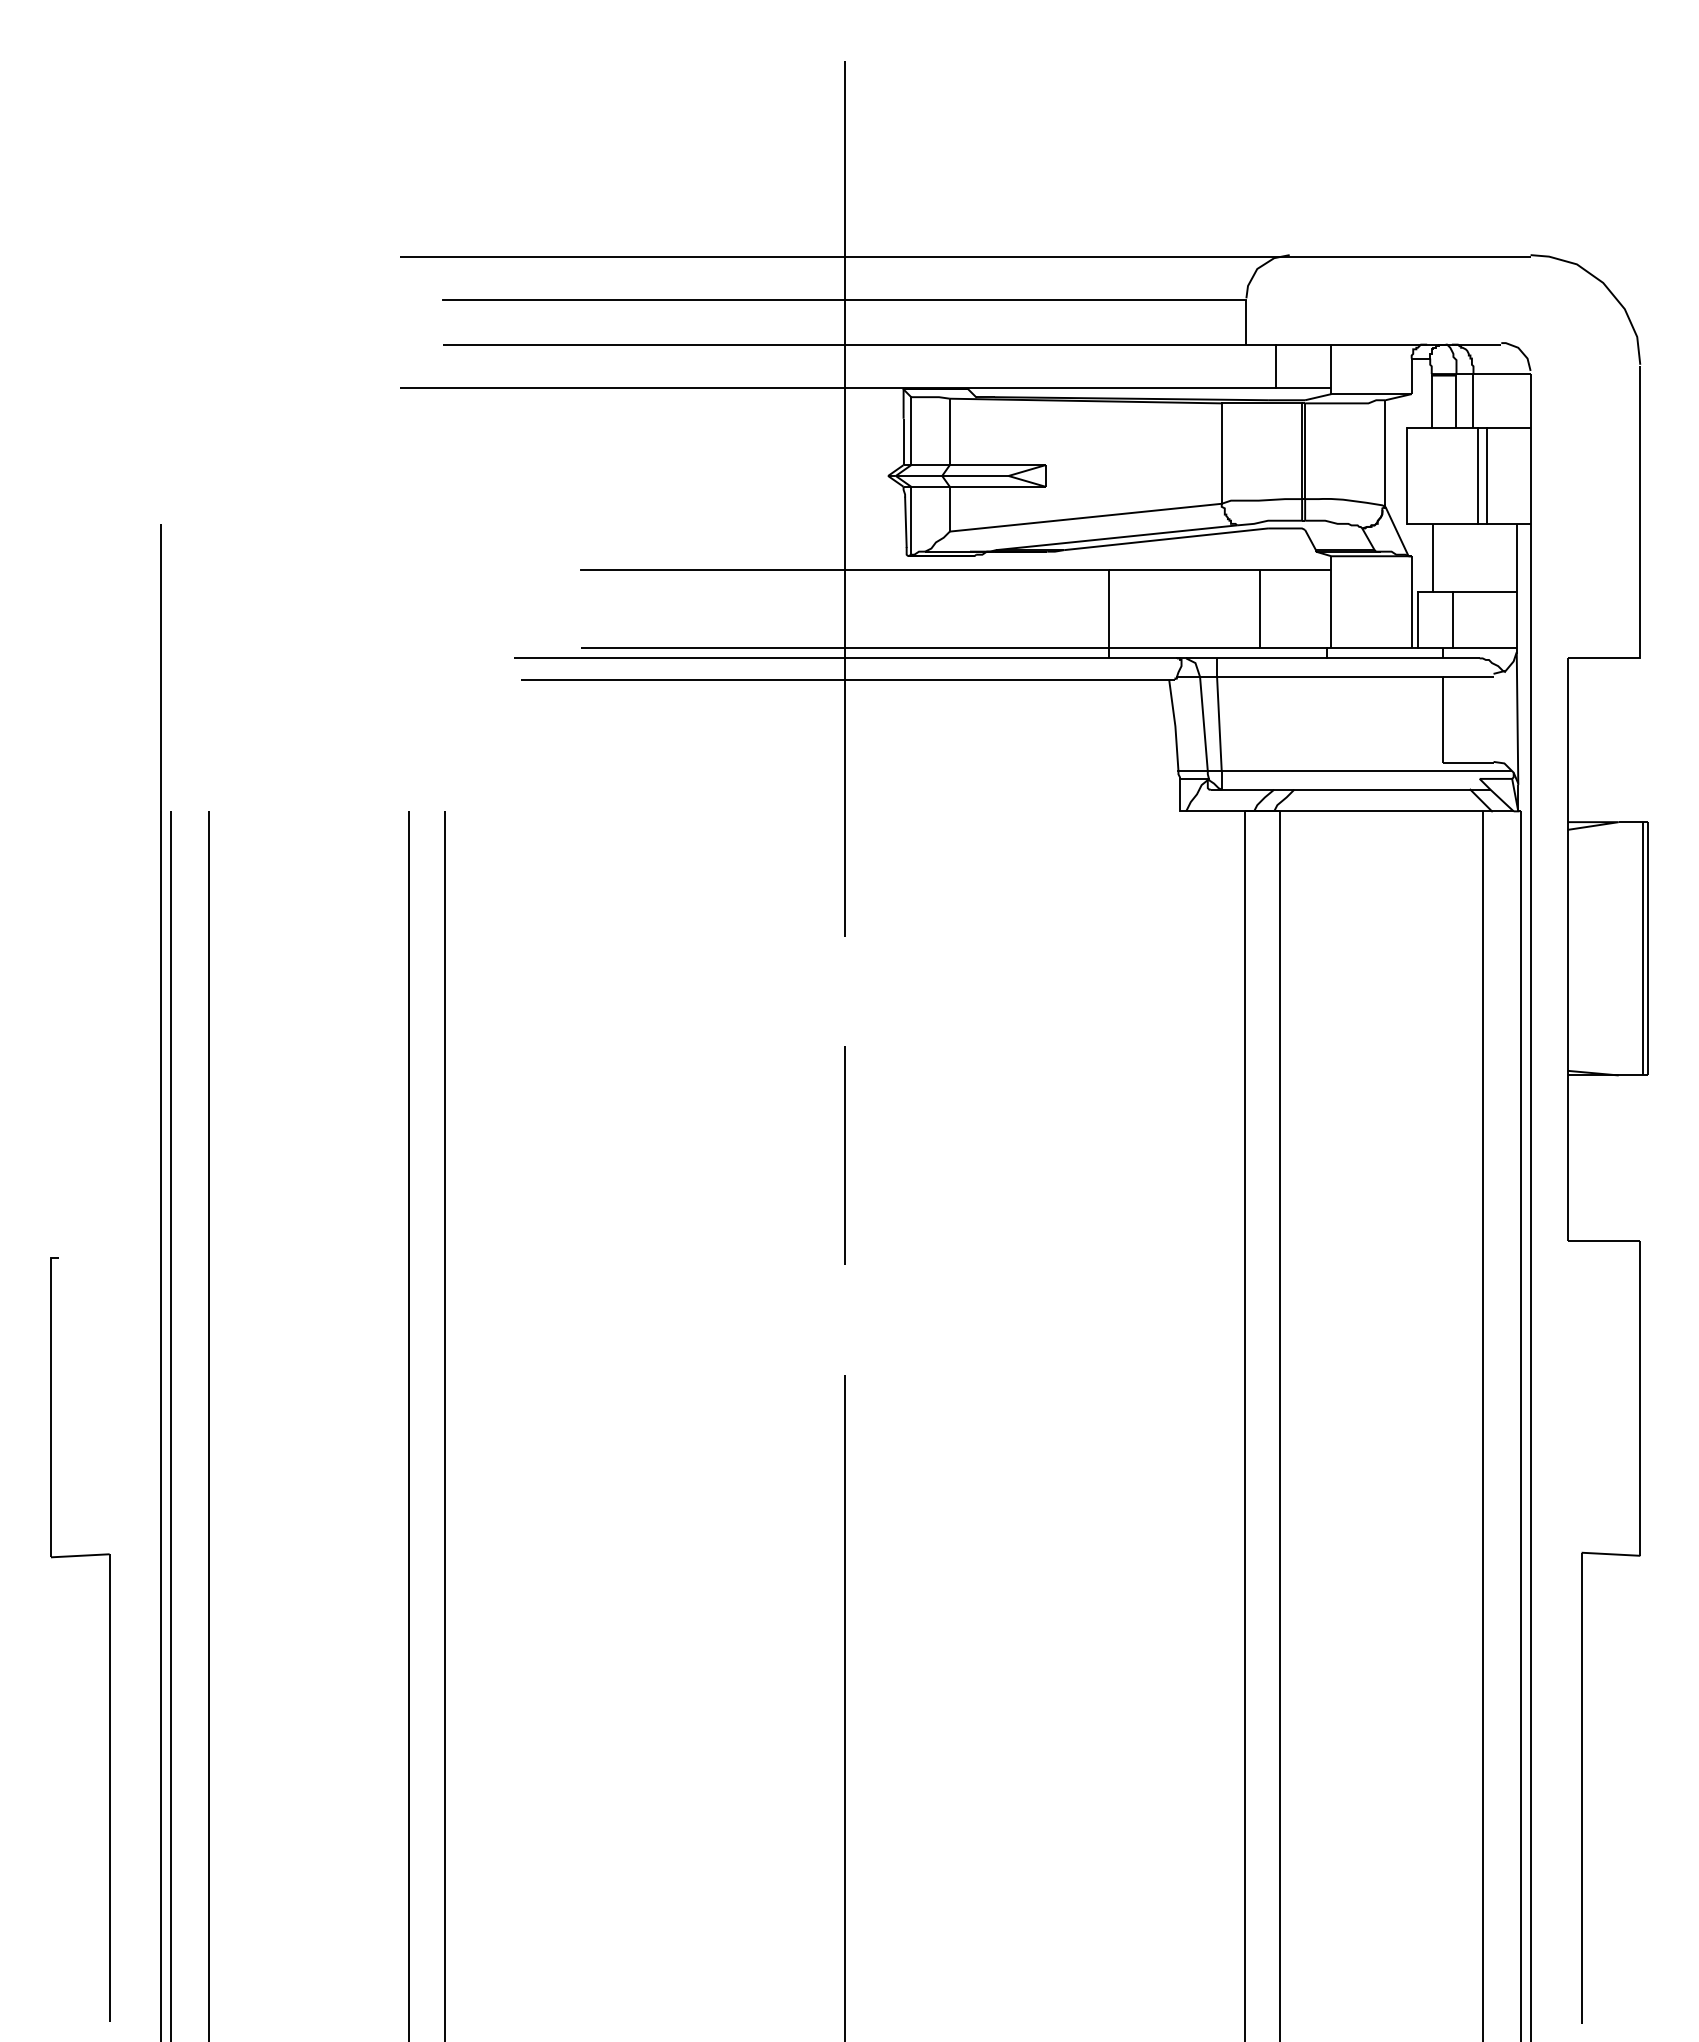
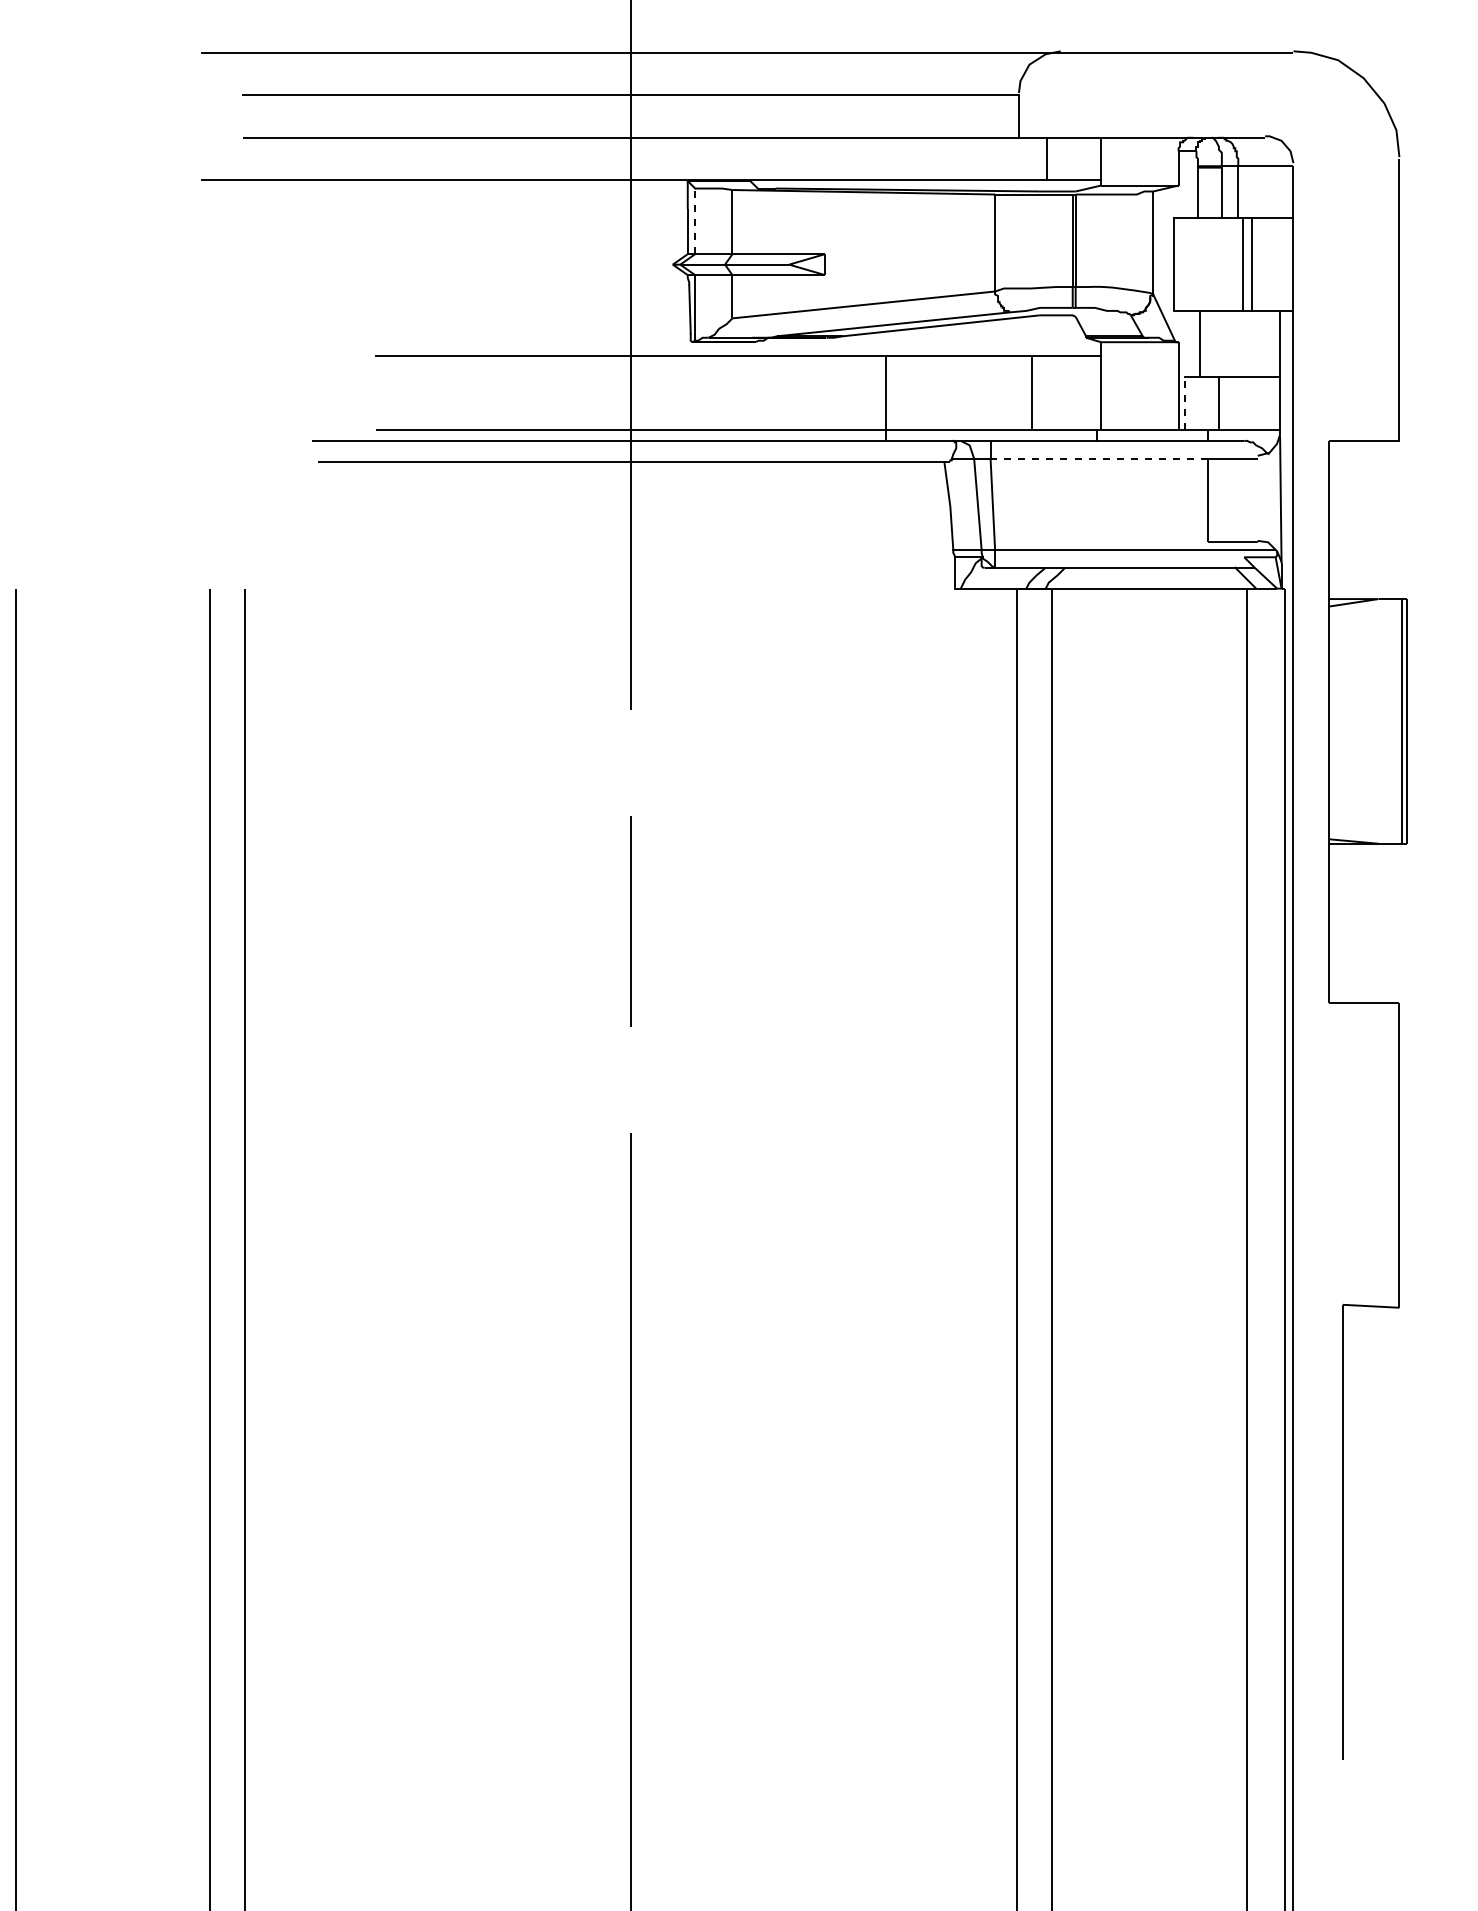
line: (911, 431) -> (695, 221), solid -> dashed
line: (1417, 619) -> (1184, 403), solid -> dashed
line: (1329, 676) -> (1099, 458), solid -> dashed

